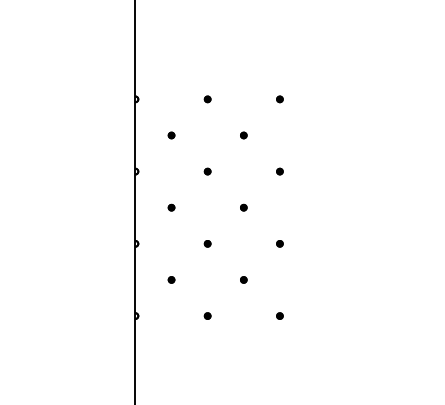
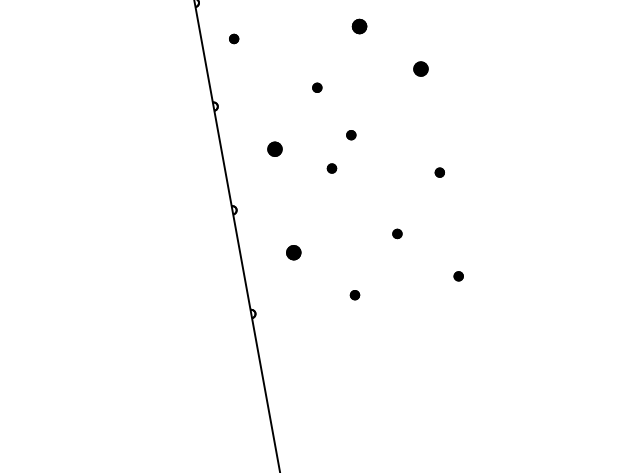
part: (171, 135) -> (234, 39), moved
part: (243, 135) -> (359, 26), size x1.6
part: (279, 171) -> (420, 68), size x1.6
part: (171, 207) -> (274, 148), size x1.6
part: (243, 207) -> (350, 134), moved
part: (207, 243) -> (331, 168), moved
part: (171, 279) -> (293, 252), size x1.6

